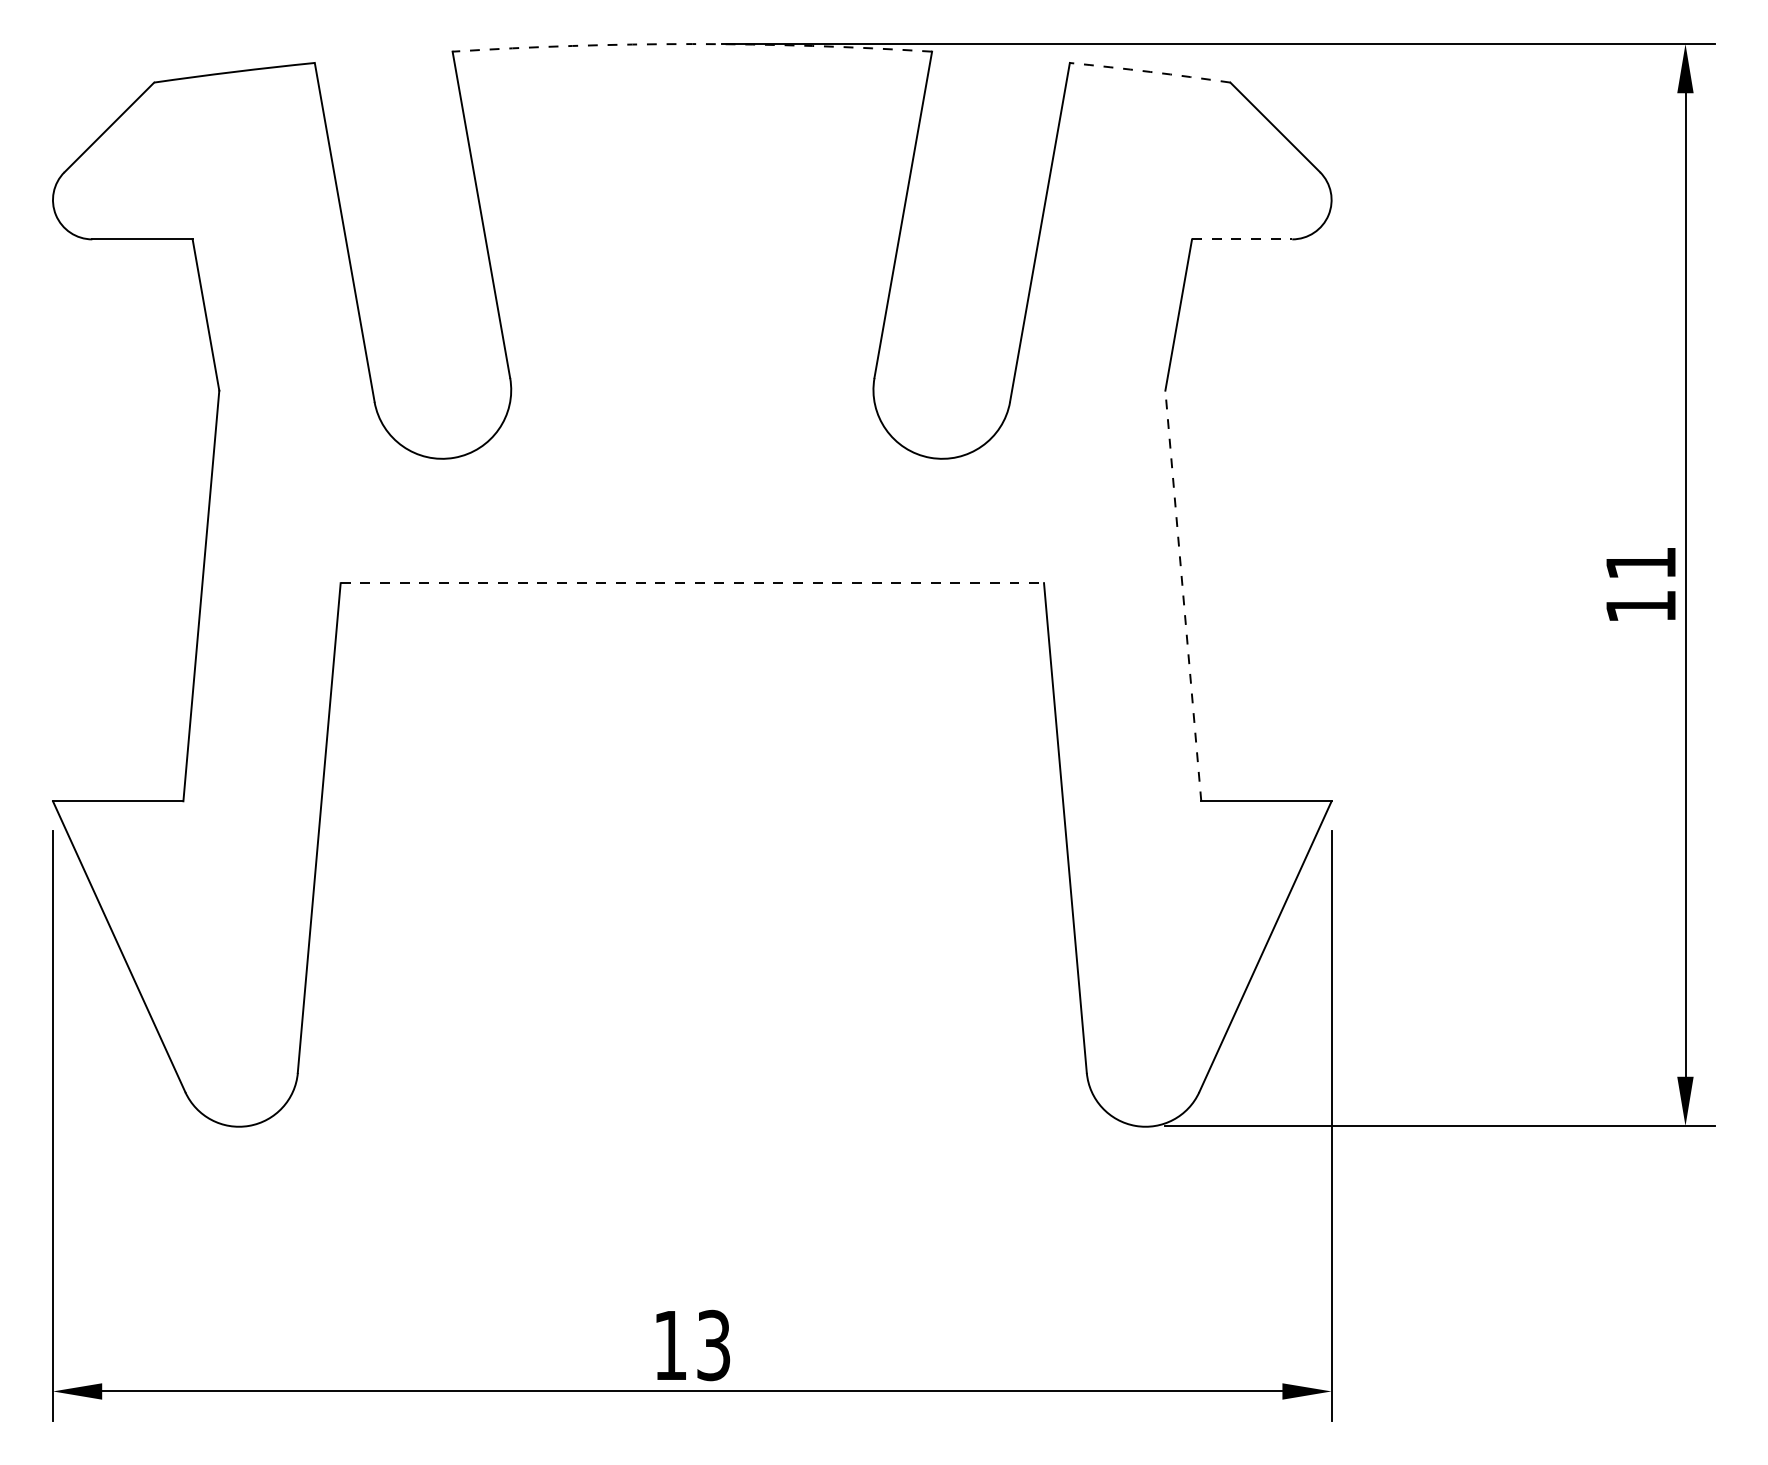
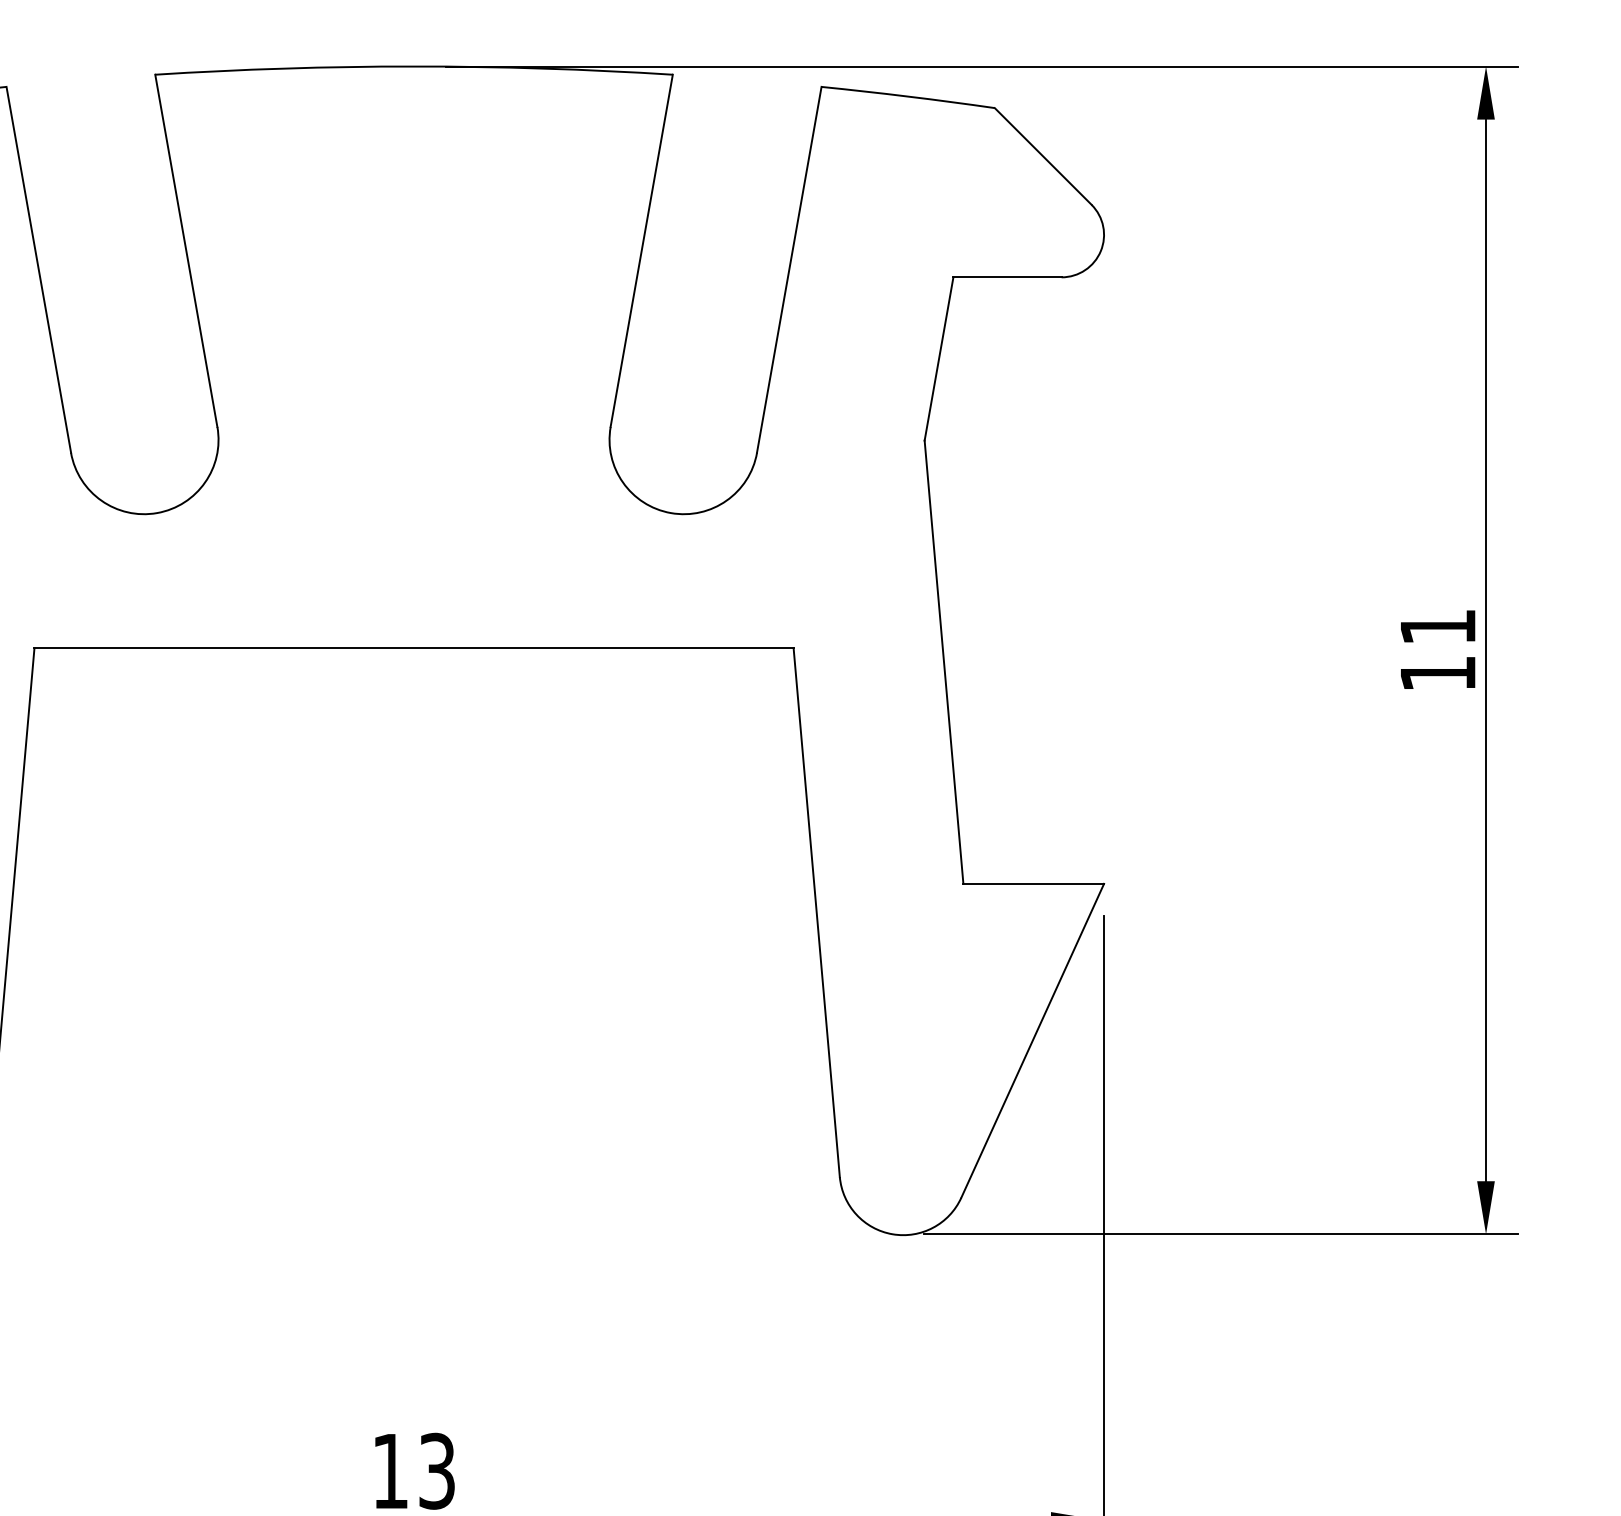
arc: (692, 44) -> (414, 66), dashed -> solid
arc: (1150, 71) -> (908, 96), dashed -> solid
line: (1242, 239) -> (1007, 277), dashed -> solid
line: (692, 583) -> (414, 648), dashed -> solid
line: (1183, 595) -> (944, 661), dashed -> solid

